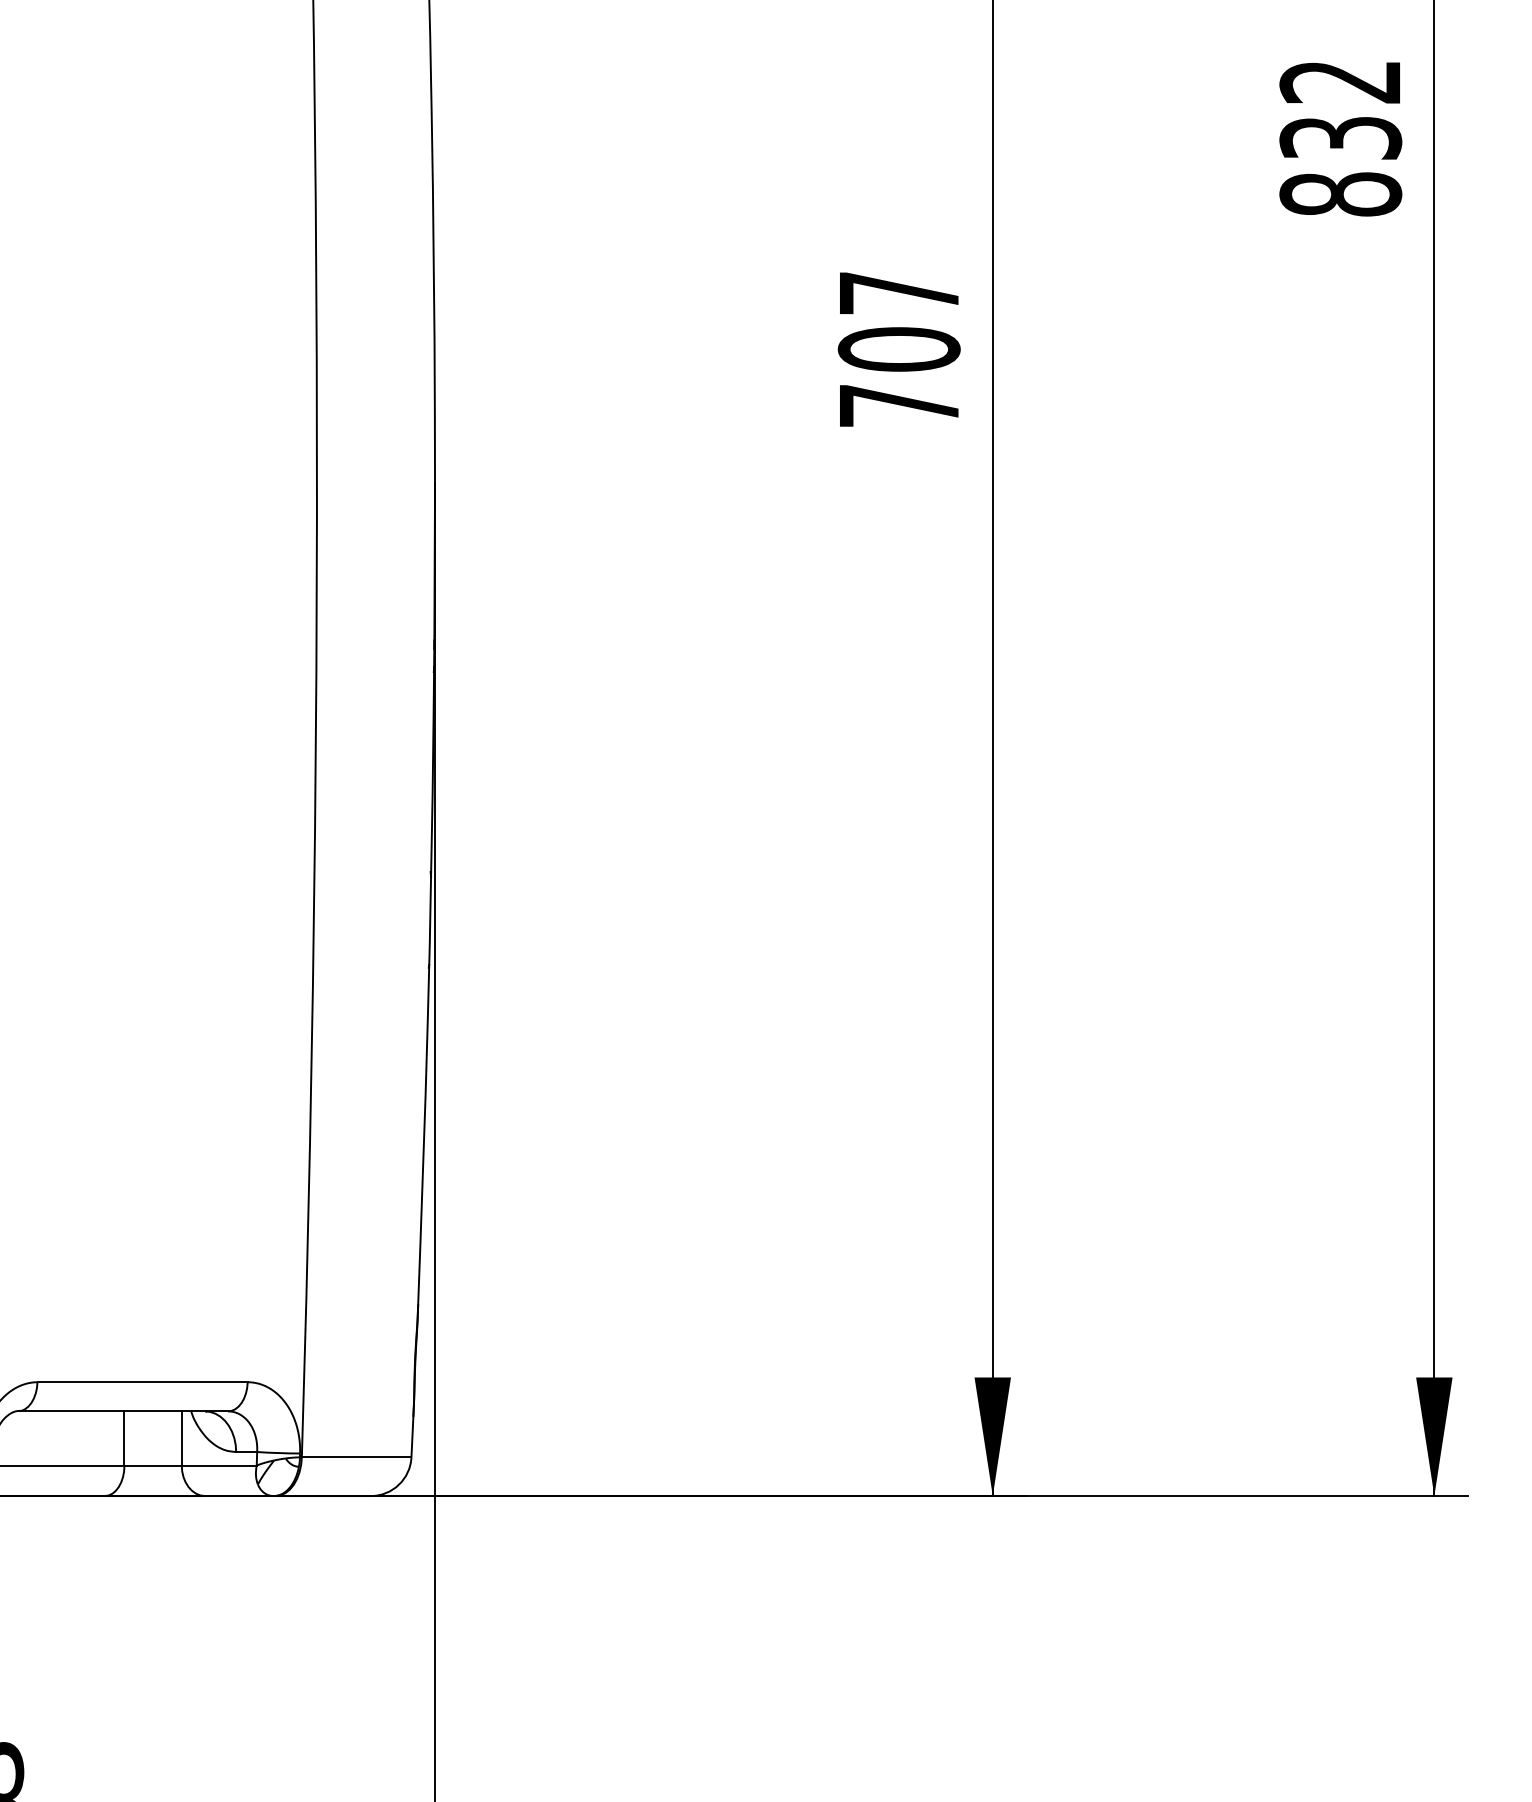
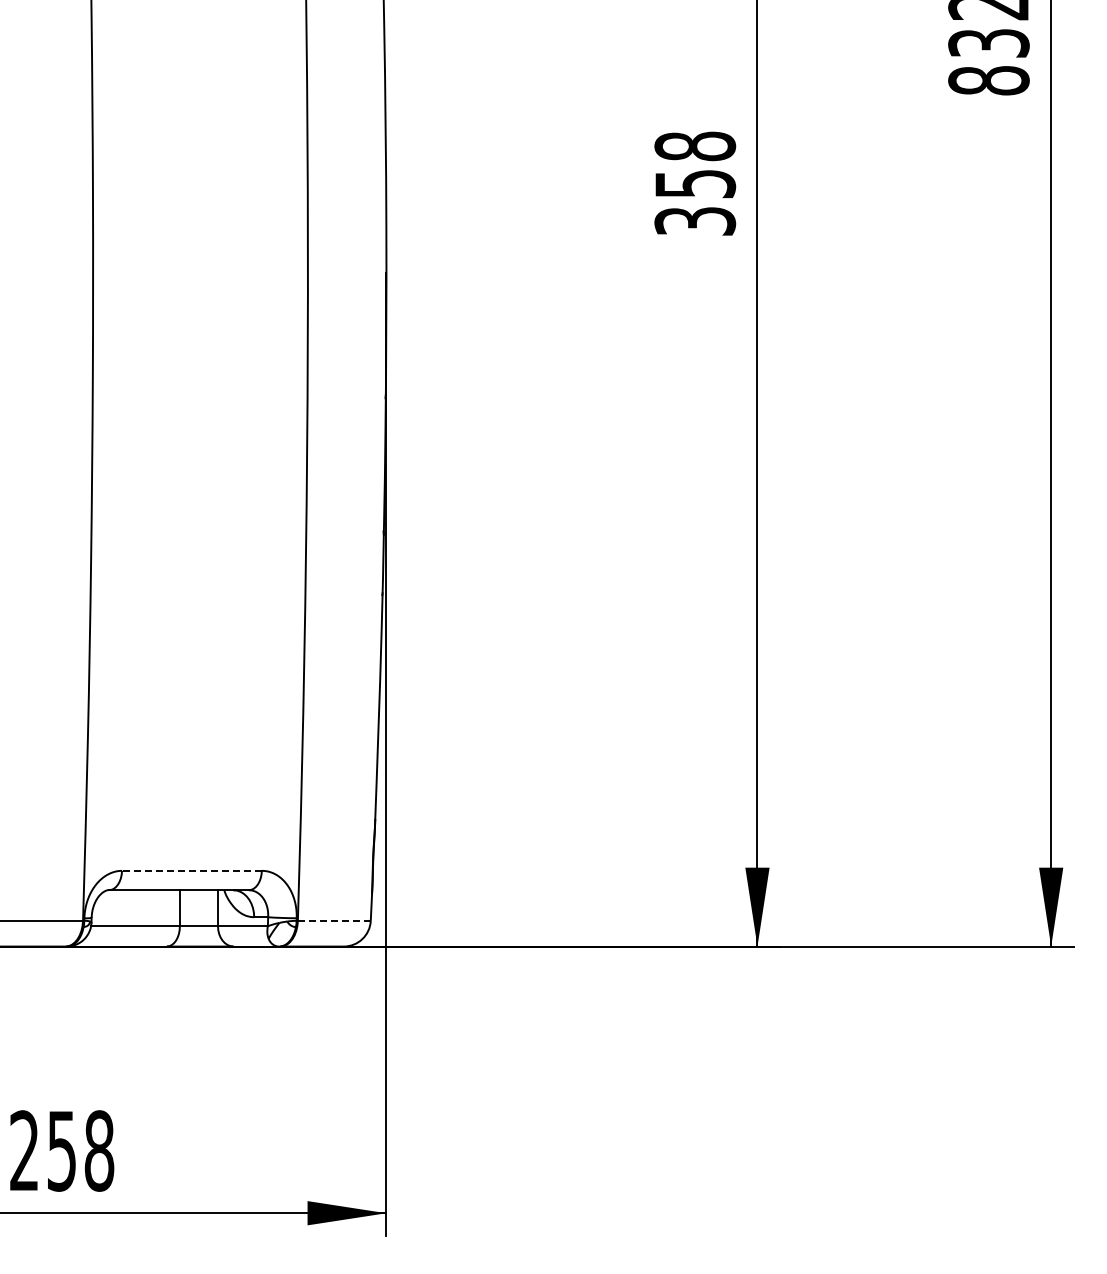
text: (899, 348) -> (695, 183), 707 -> 358
line: (141, 1381) -> (191, 870), solid -> dashed
line: (356, 1456) -> (334, 920), solid -> dashed

